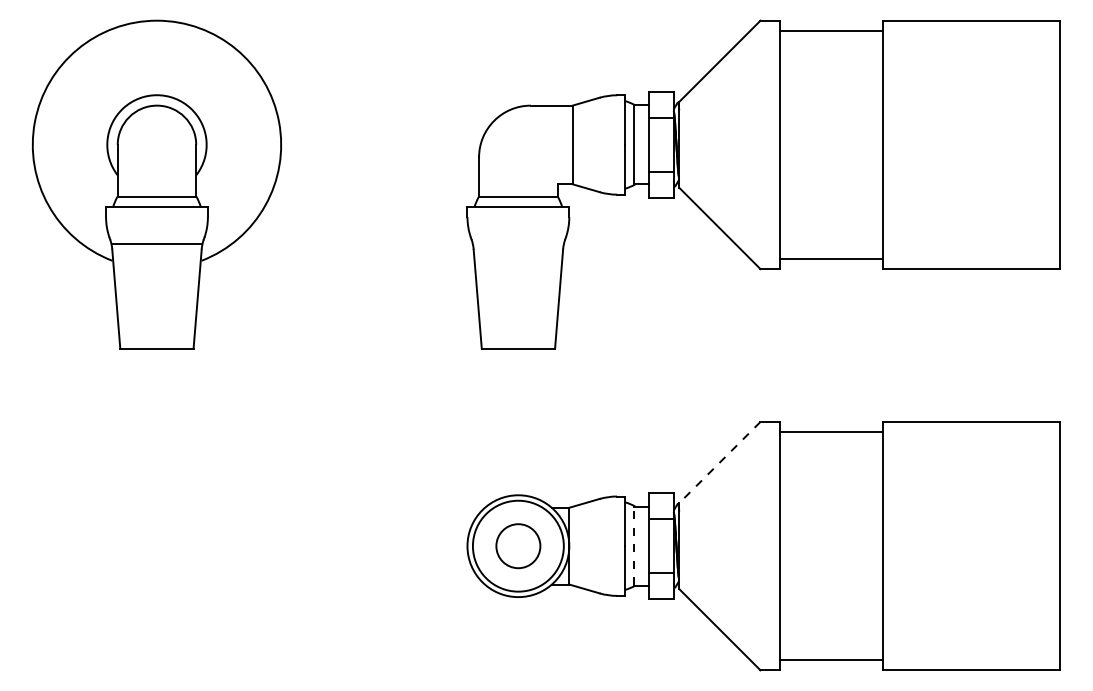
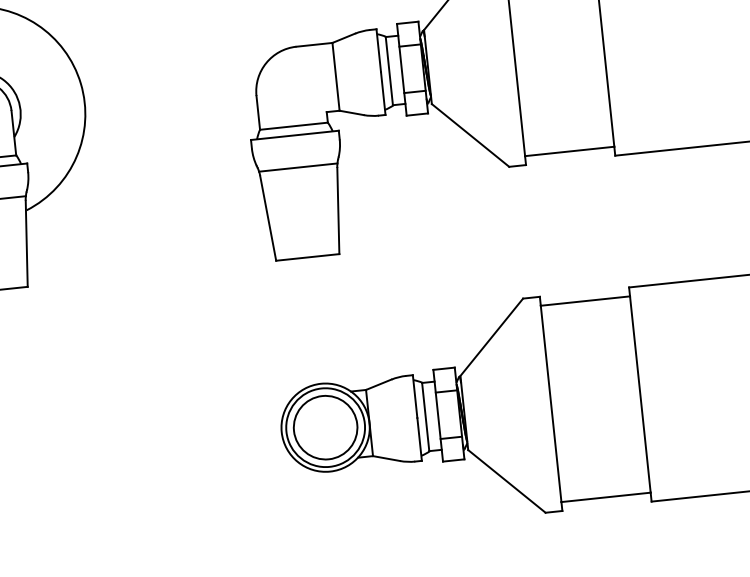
line: (517, 244) -> (297, 167), added
line: (719, 462) -> (491, 337), dashed -> solid
circle: (518, 545) -> (325, 427), size x1.67
line: (634, 546) -> (425, 417), dashed -> solid

